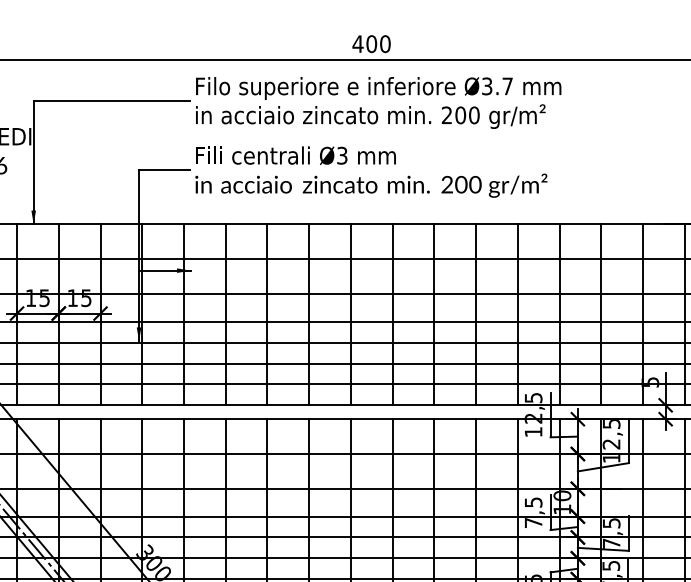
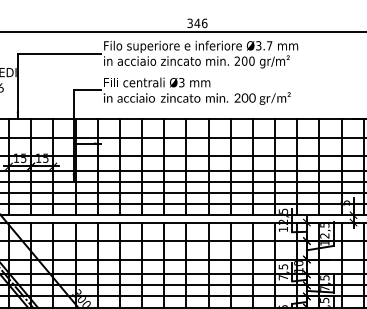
text: (371, 44) -> (197, 23), 400 -> 346

